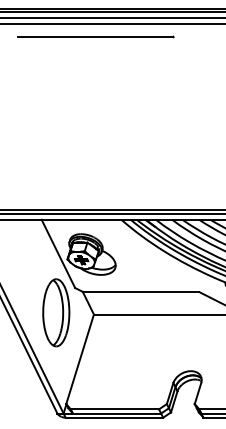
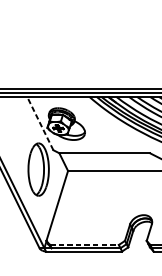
line: (58, 253) -> (40, 123), solid -> dashed
line: (115, 409) -> (84, 245), solid -> dashed

